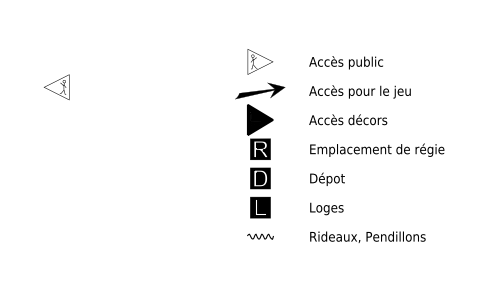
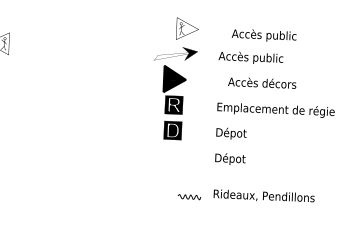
part: (260, 61) -> (187, 28), moved
text: (345, 62) -> (263, 35), moved
text: (383, 91) -> (283, 59), Accès pour le jeu -> Accès public
fill: (255, 93) -> (171, 56), removed
text: (348, 119) -> (262, 82), moved
part: (260, 207) -> (171, 155), removed
text: (327, 208) -> (230, 159), Loges -> Dépot
curve: (260, 236) -> (189, 196), moved
text: (367, 236) -> (263, 195), moved

